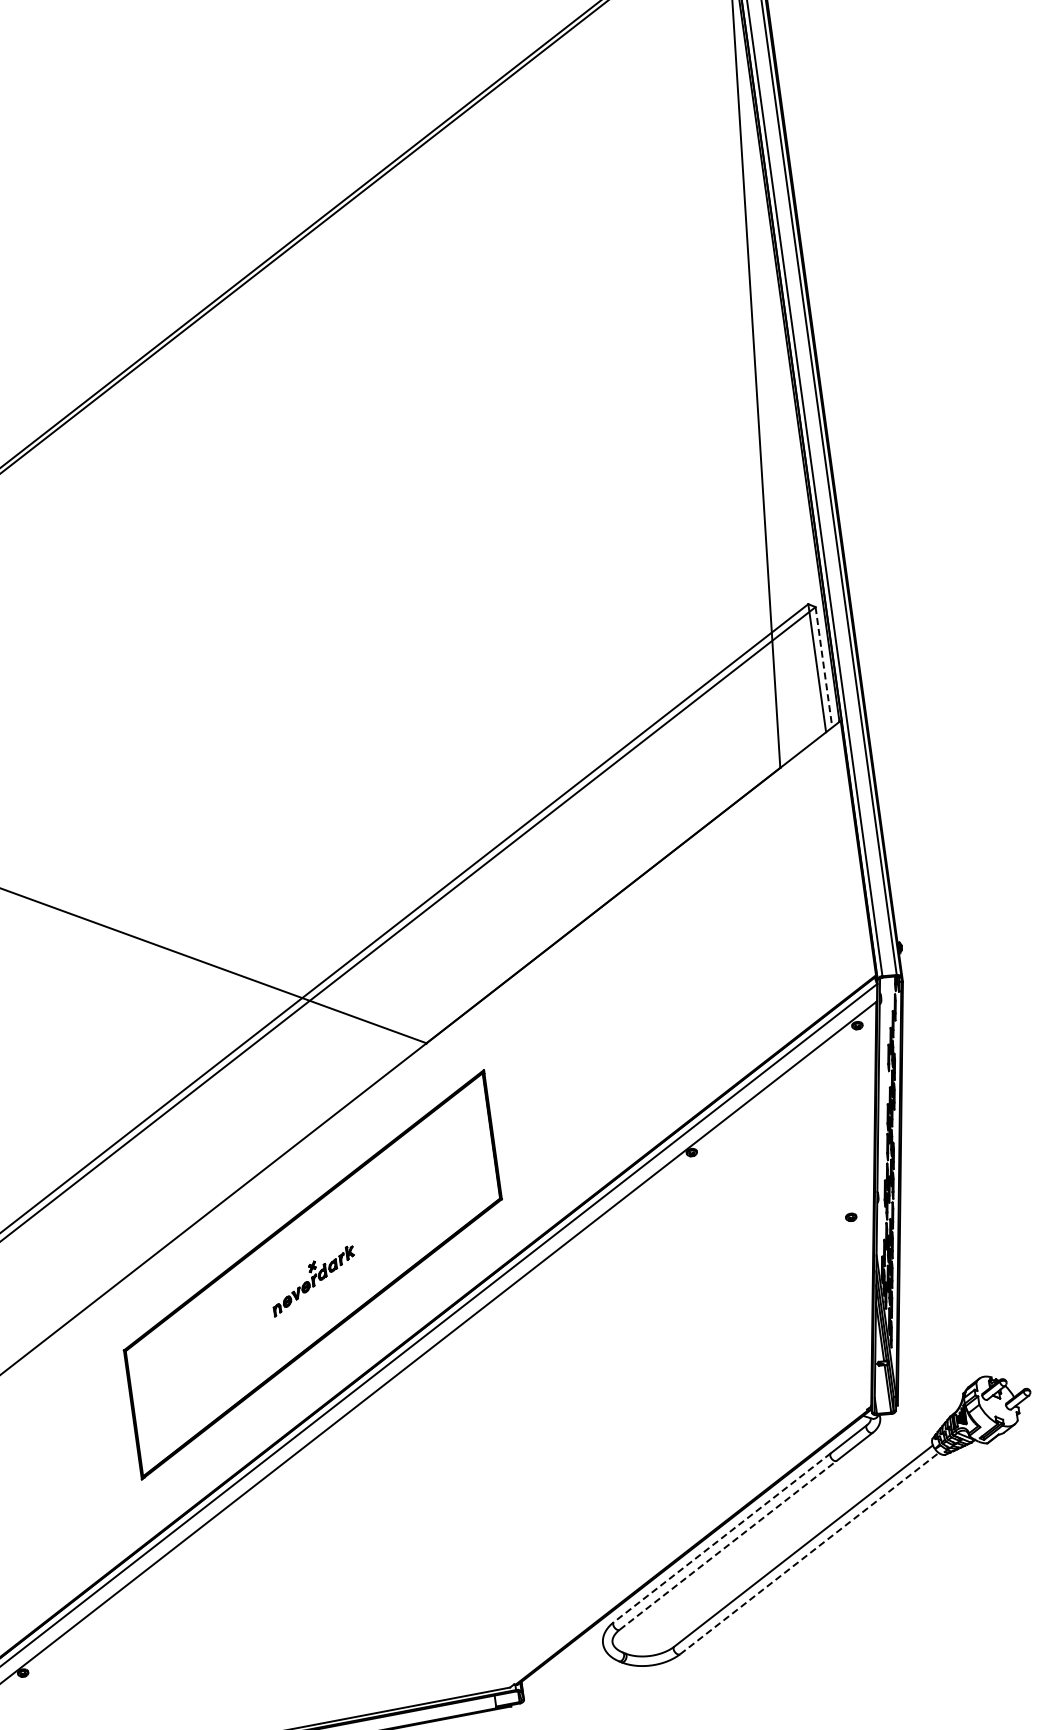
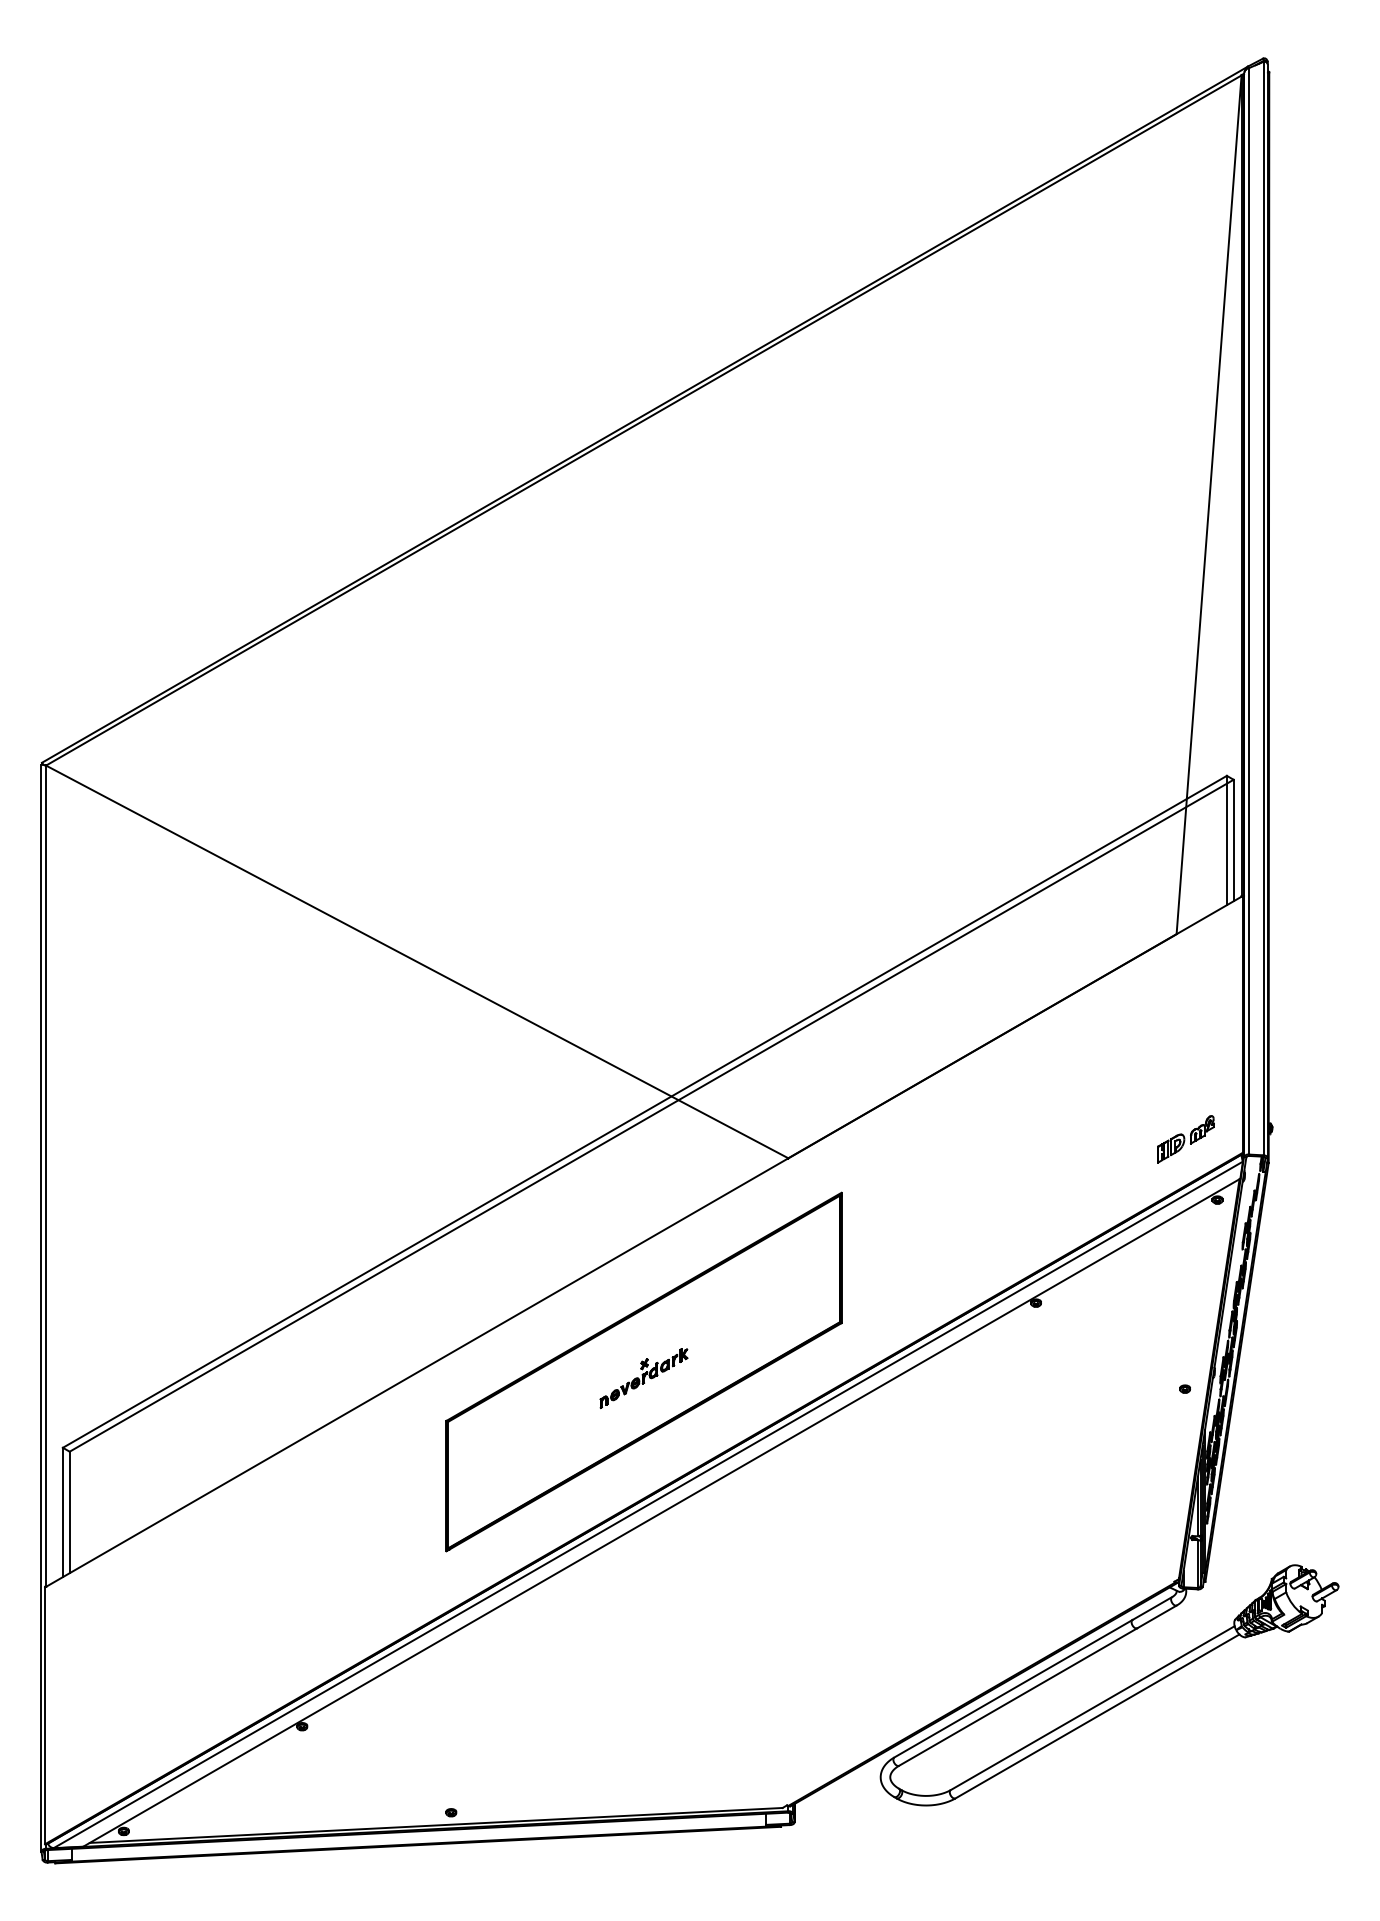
line: (823, 667) -> (1233, 840), dashed -> solid
part: (817, 970) -> (1185, 1139), added
line: (722, 1537) -> (1013, 1688), dashed -> solid
line: (728, 1545) -> (1018, 1697), dashed -> solid
line: (809, 1553) -> (1097, 1716), dashed -> solid

